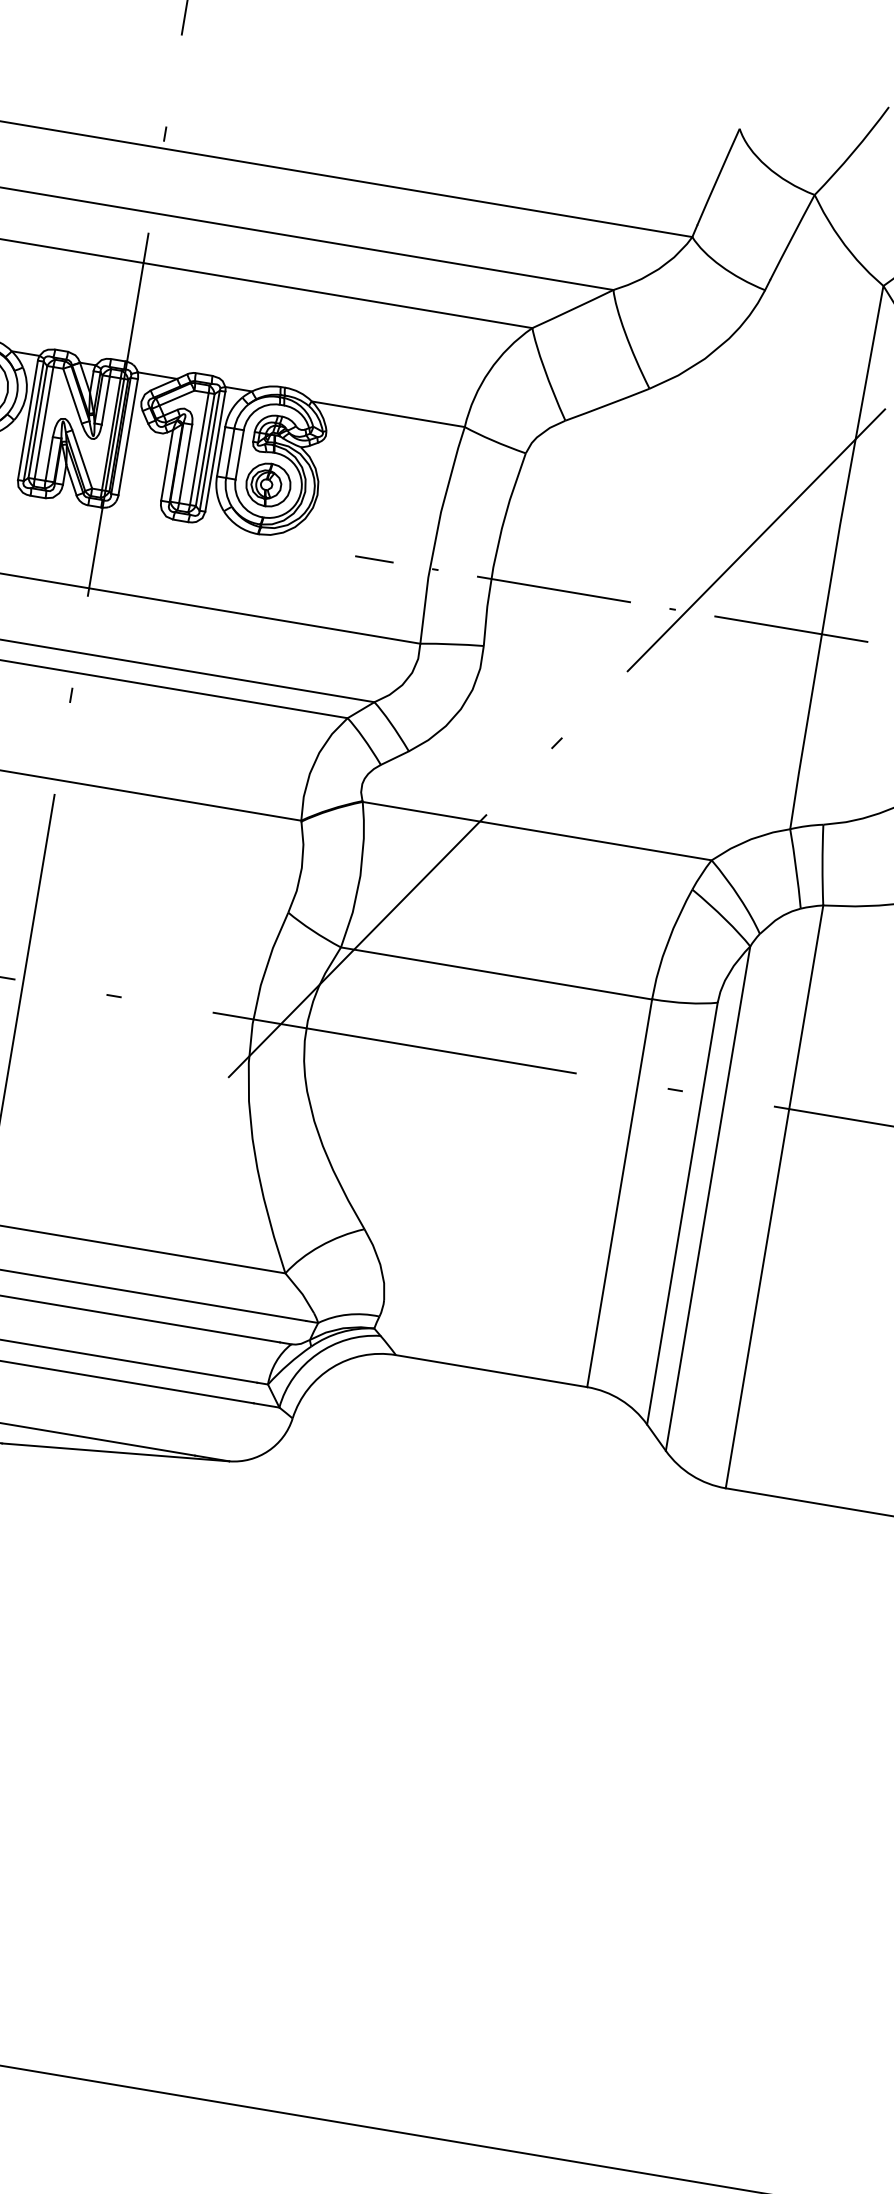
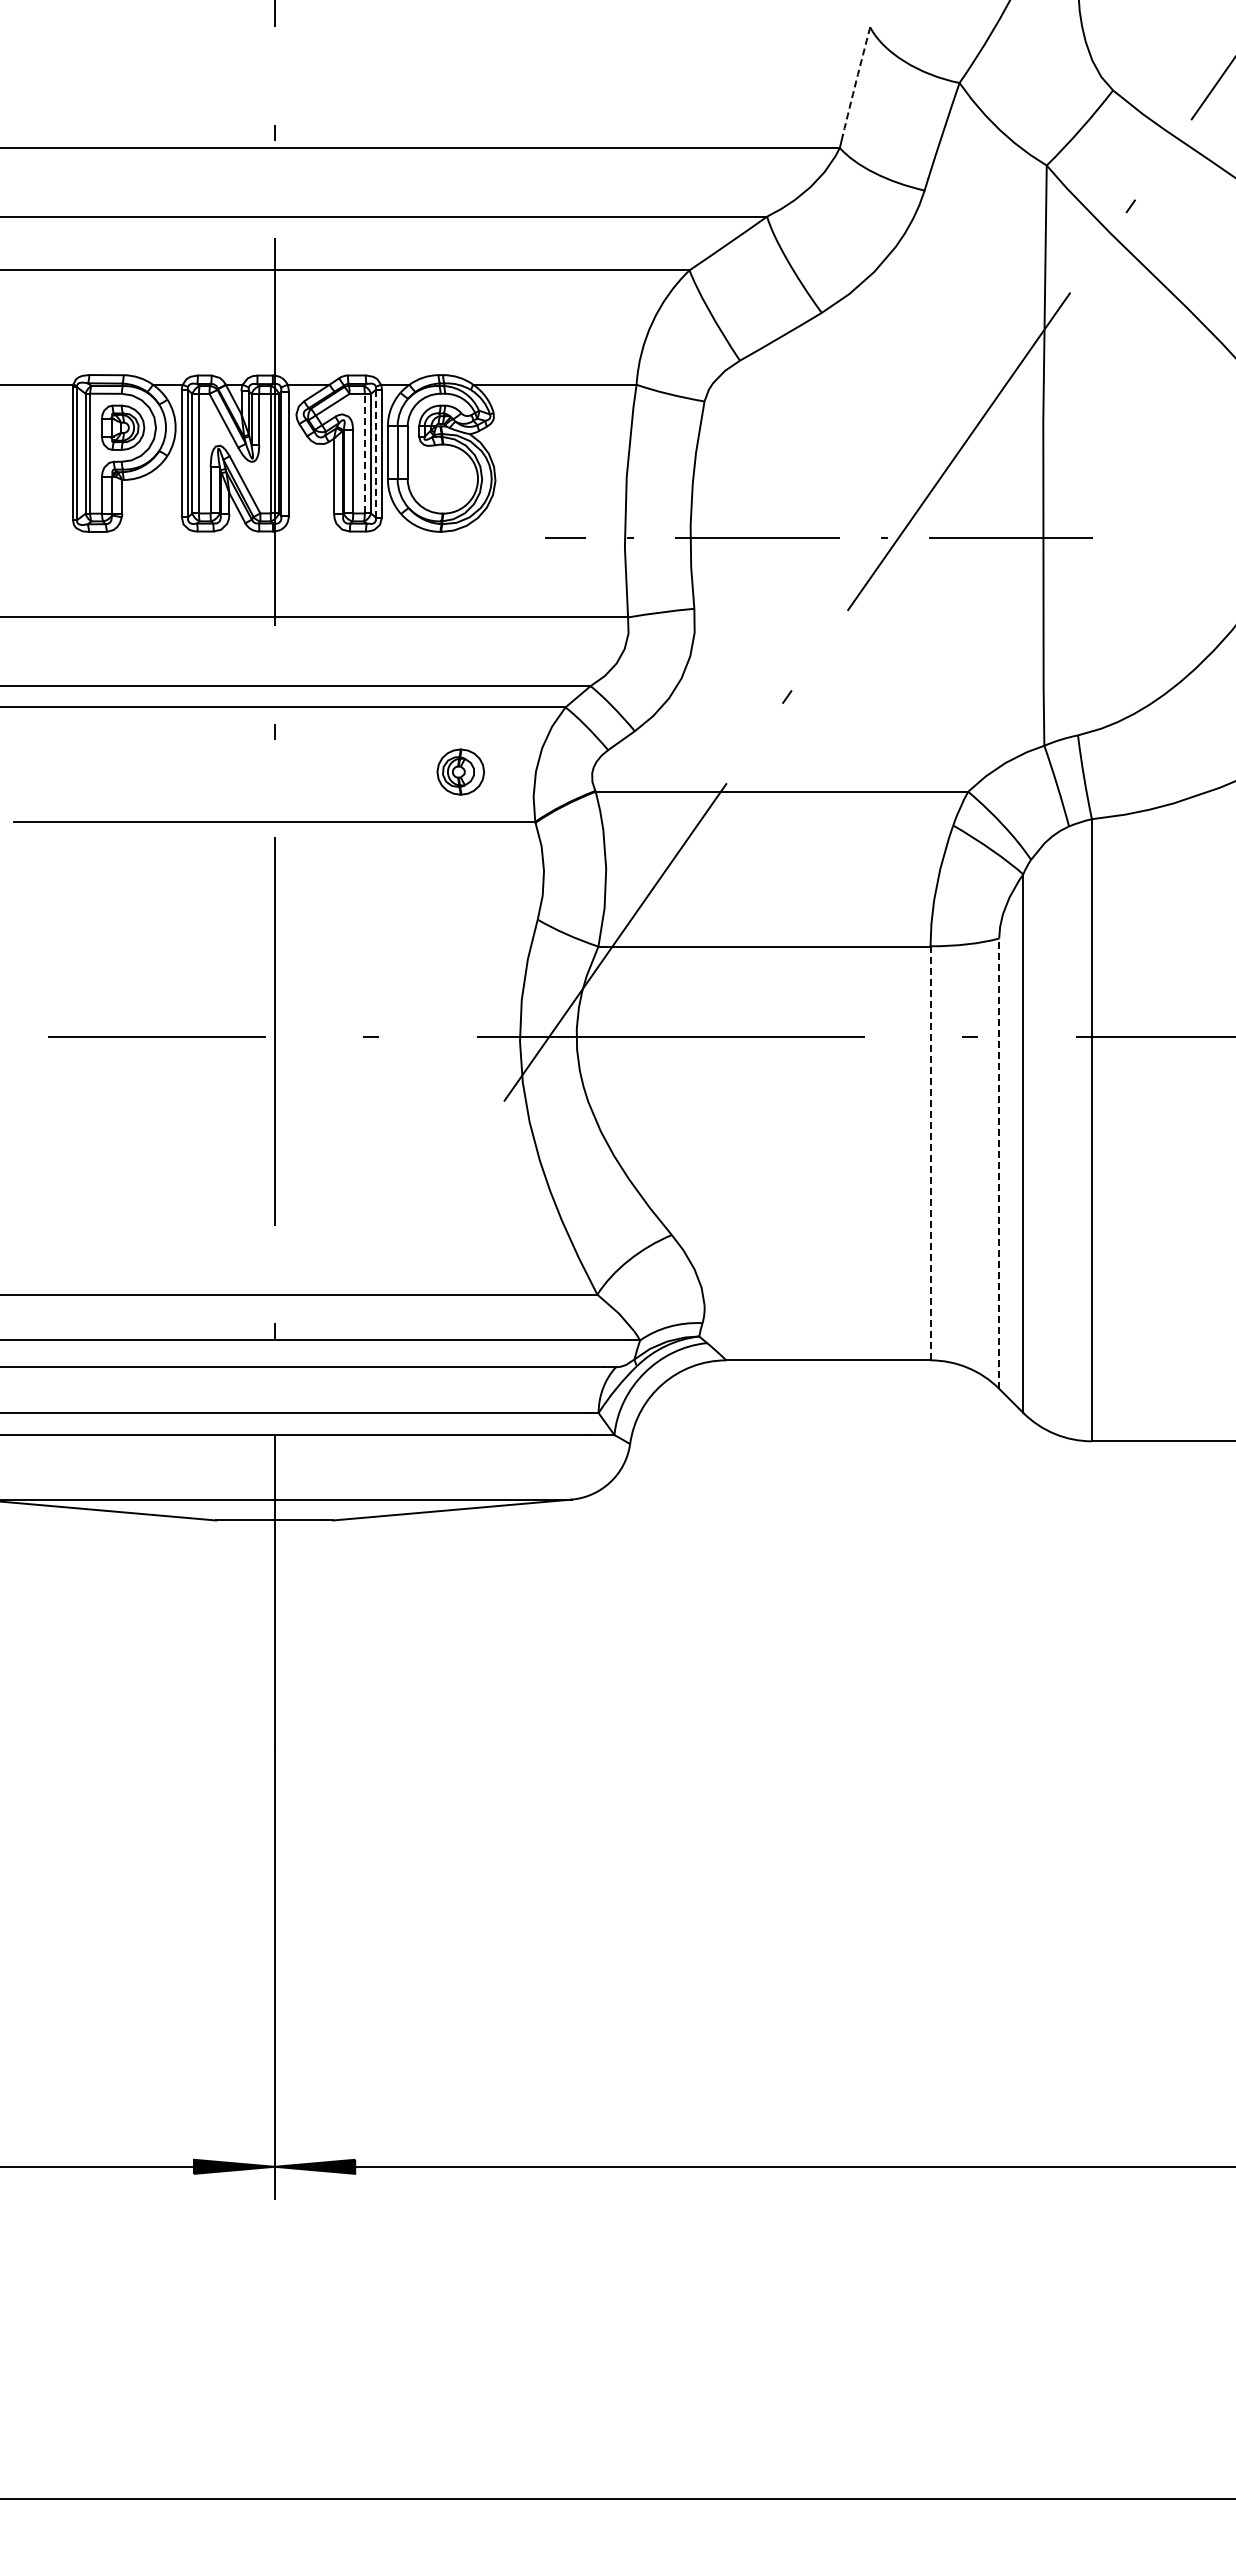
arc: (718, 177) -> (856, 81), solid -> dashed
line: (199, 448) -> (364, 453), solid -> dashed
line: (209, 450) -> (375, 453), solid -> dashed
part: (268, 484) -> (460, 771), moved
line: (619, 1193) -> (930, 1153), solid -> dashed
line: (682, 1213) -> (999, 1163), solid -> dashed

